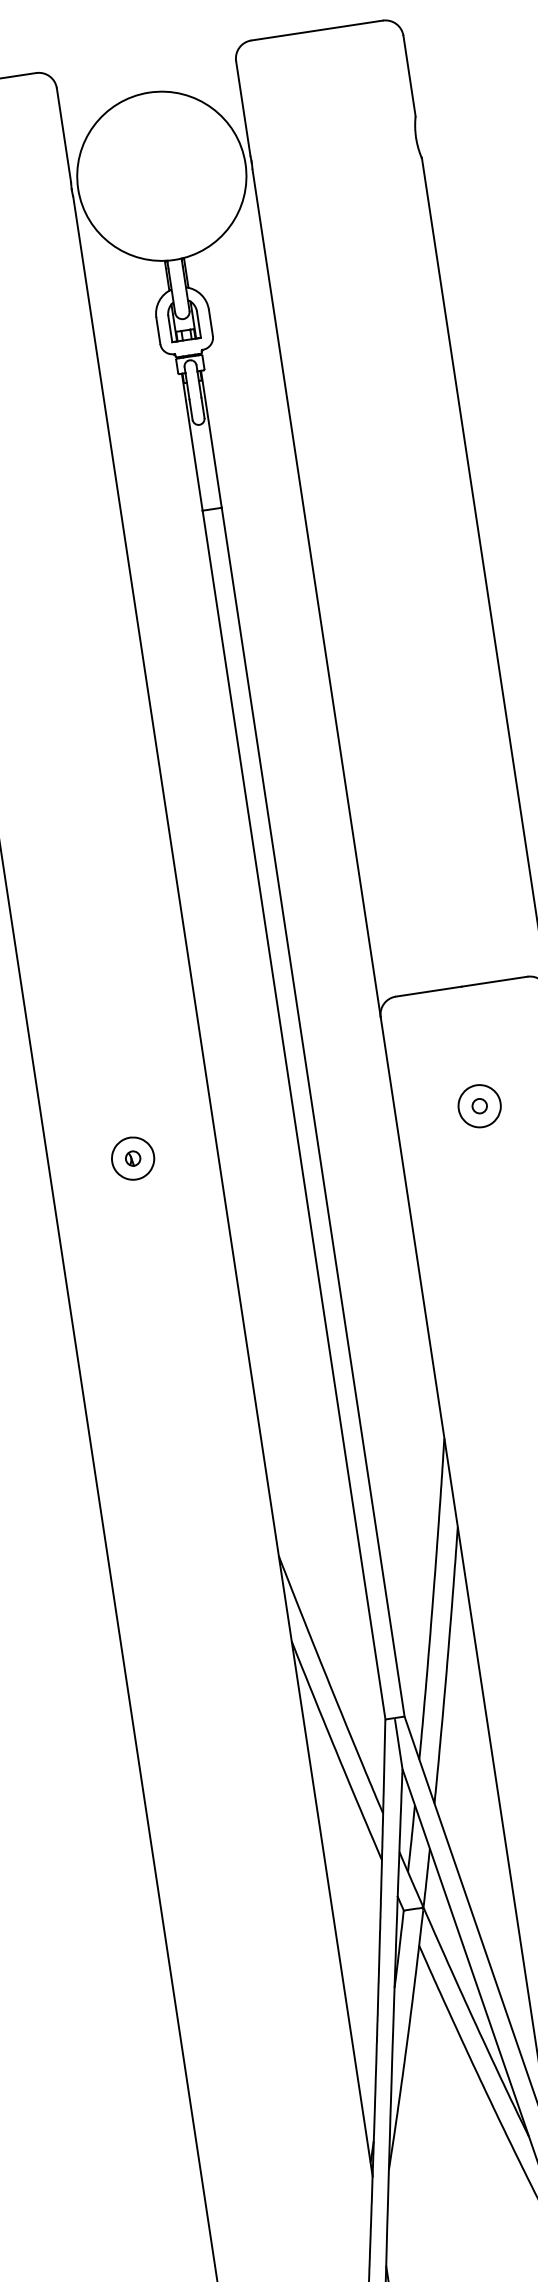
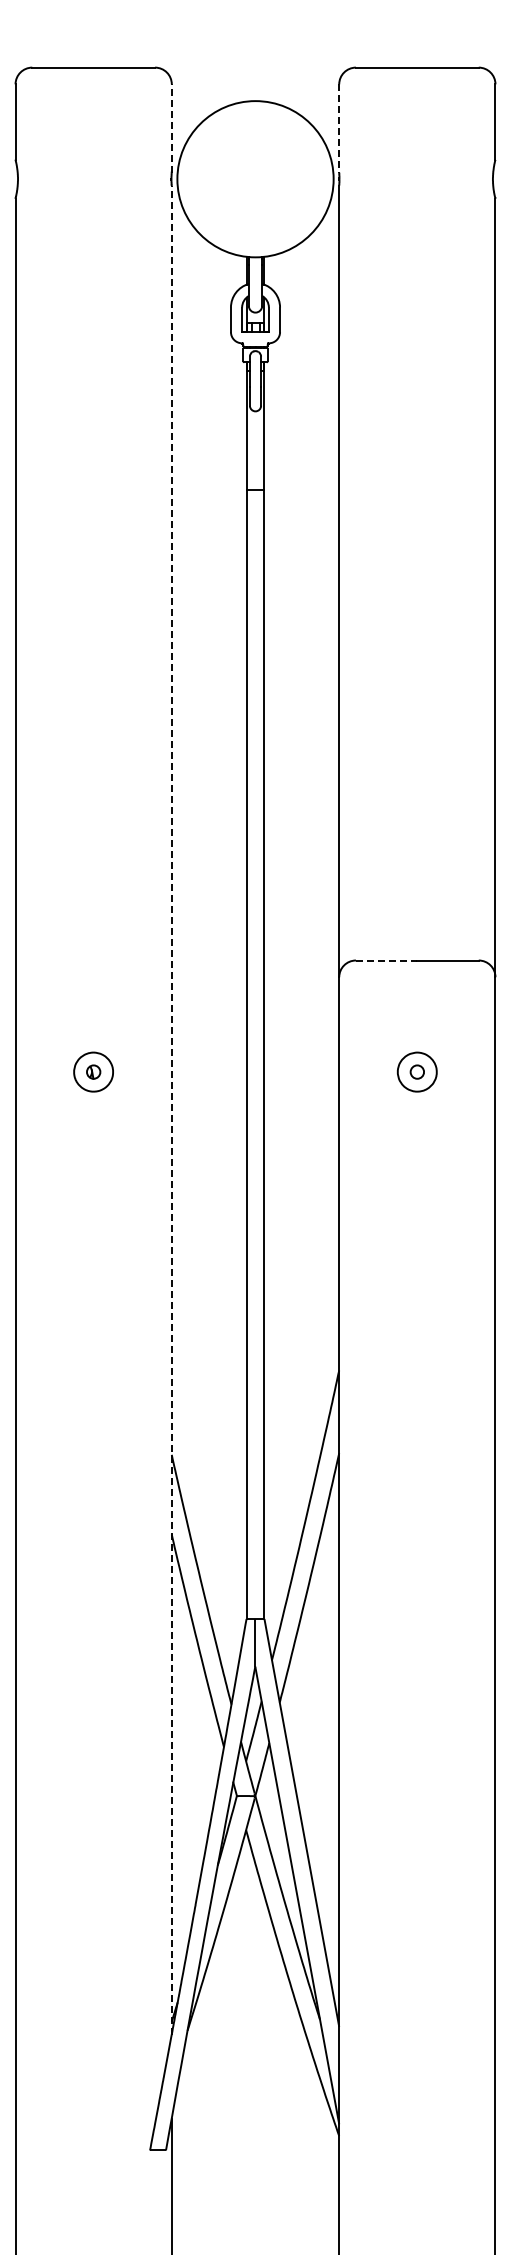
line: (243, 108) -> (339, 128), solid -> dashed
line: (63, 134) -> (171, 127), solid -> dashed
line: (428, 991) -> (386, 960), solid -> dashed
line: (222, 1186) -> (171, 1109), solid -> dashed

